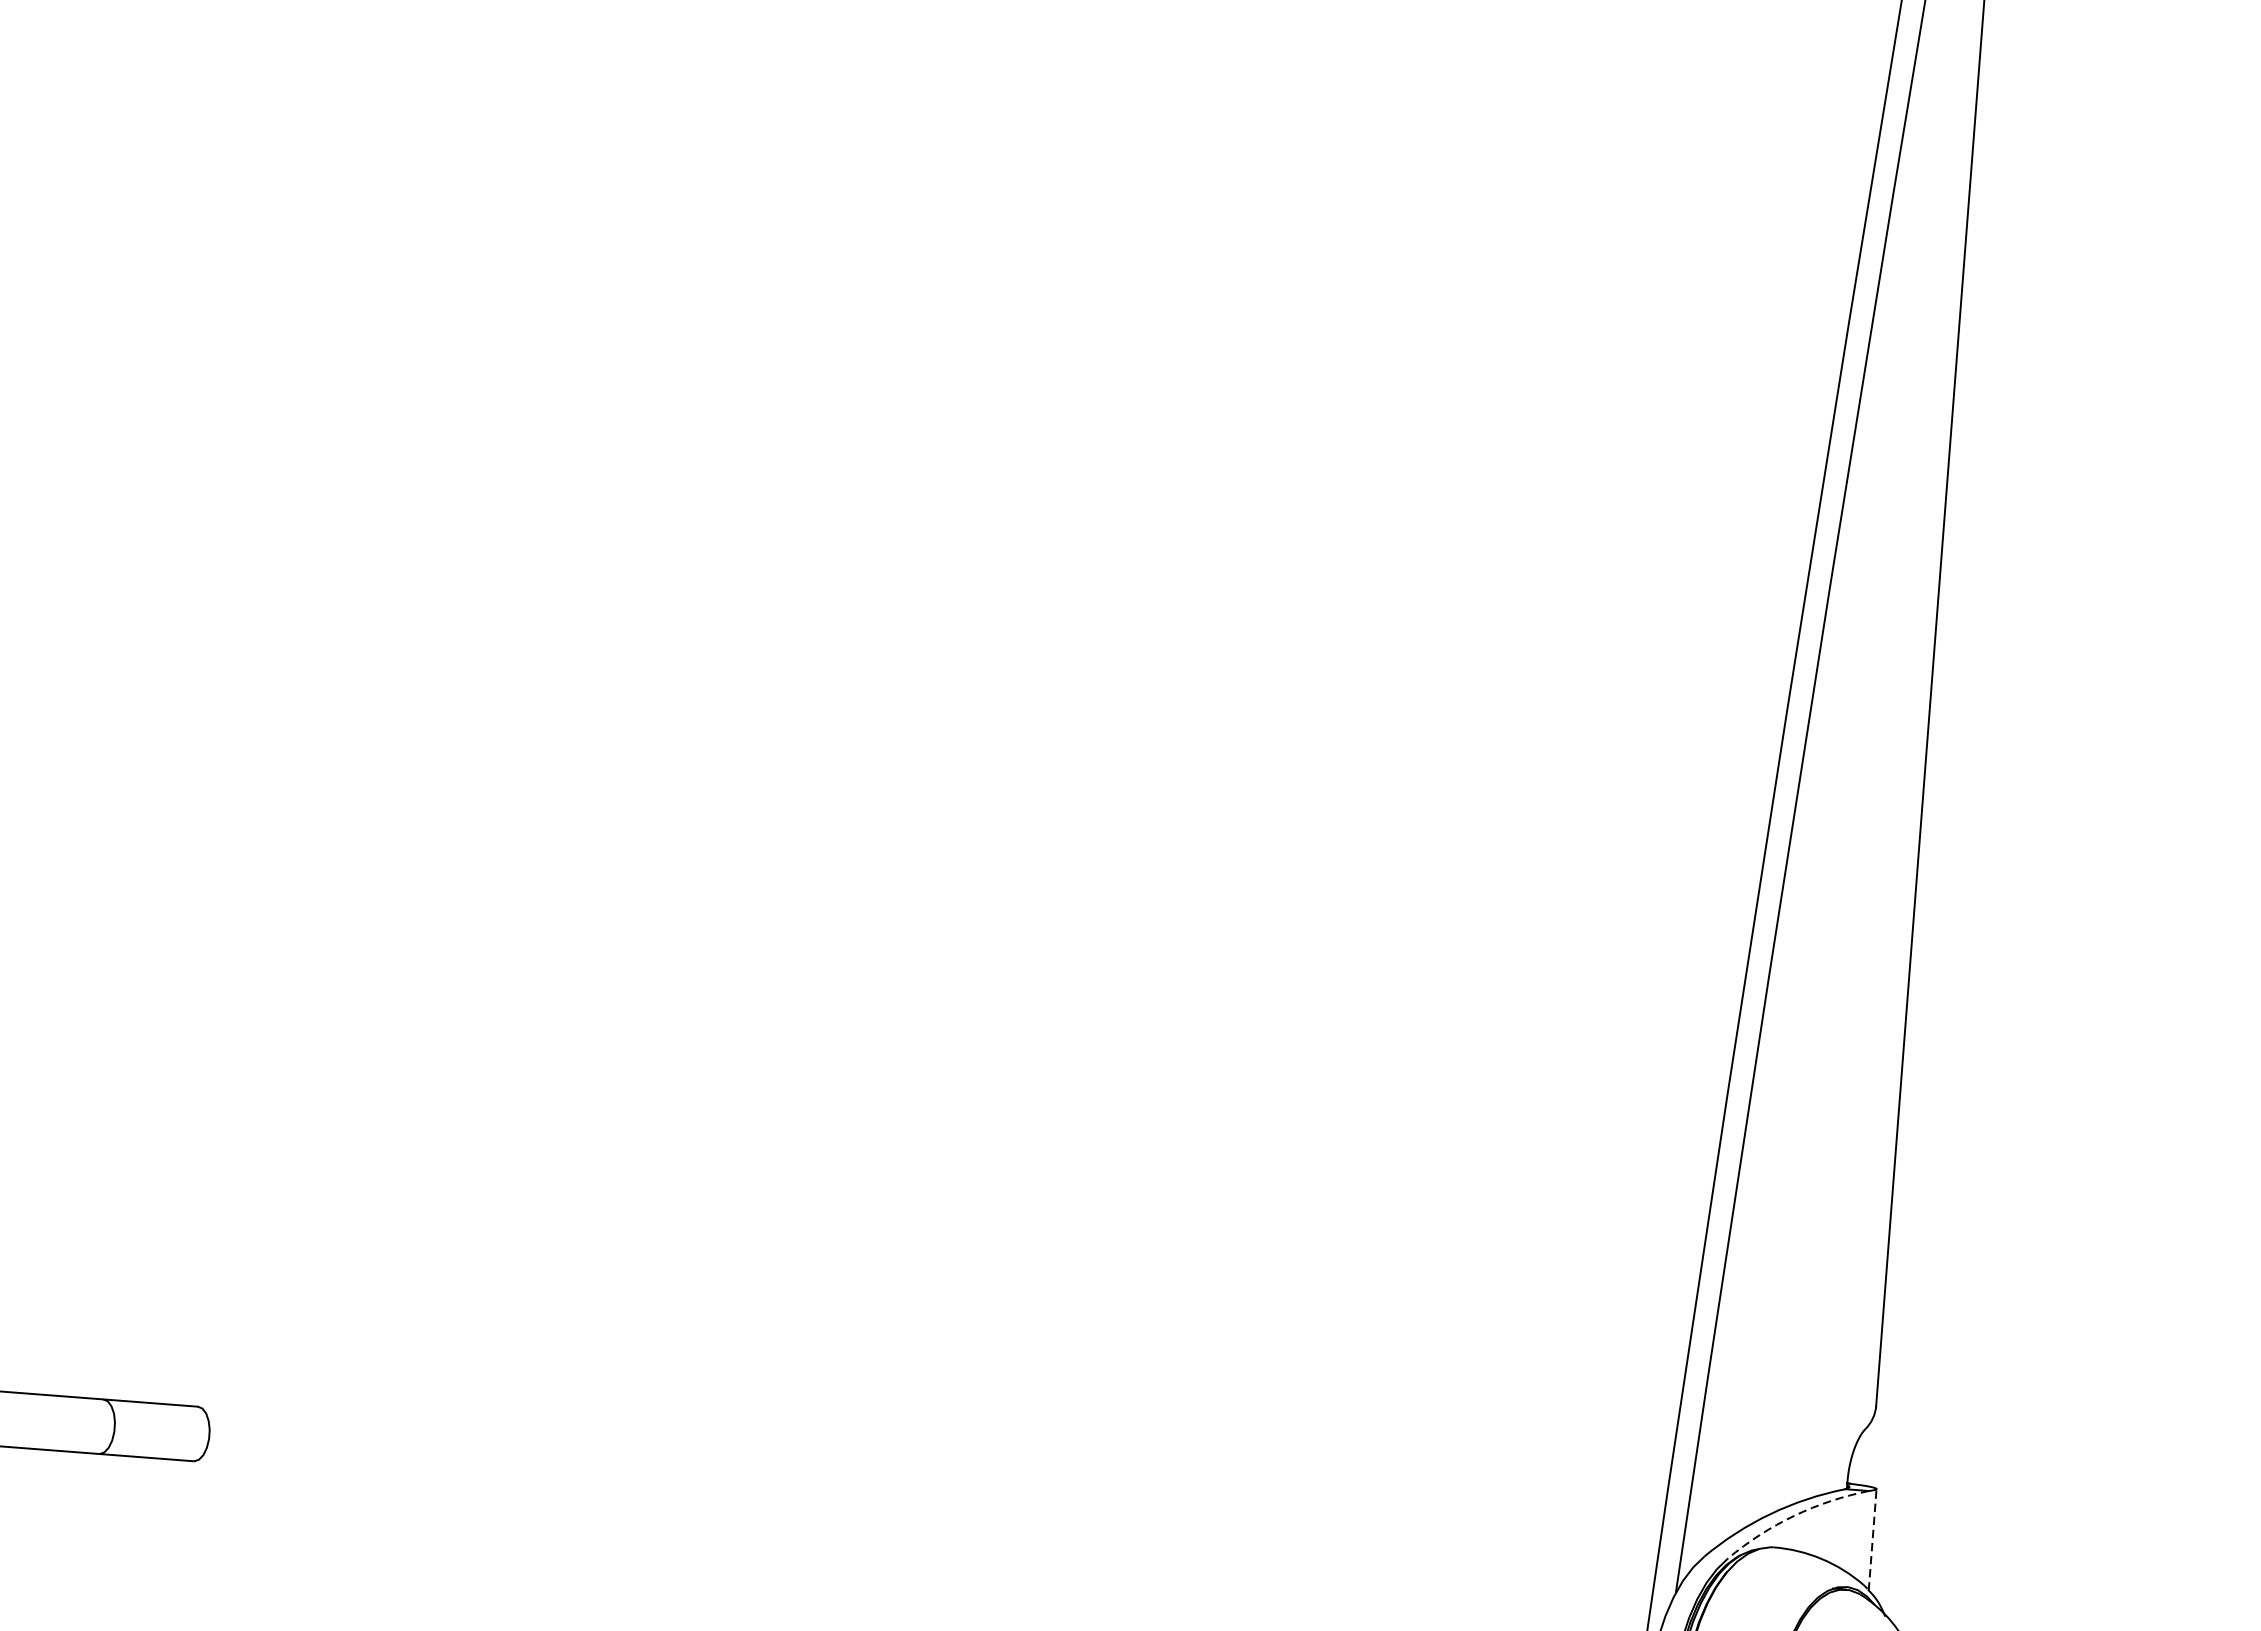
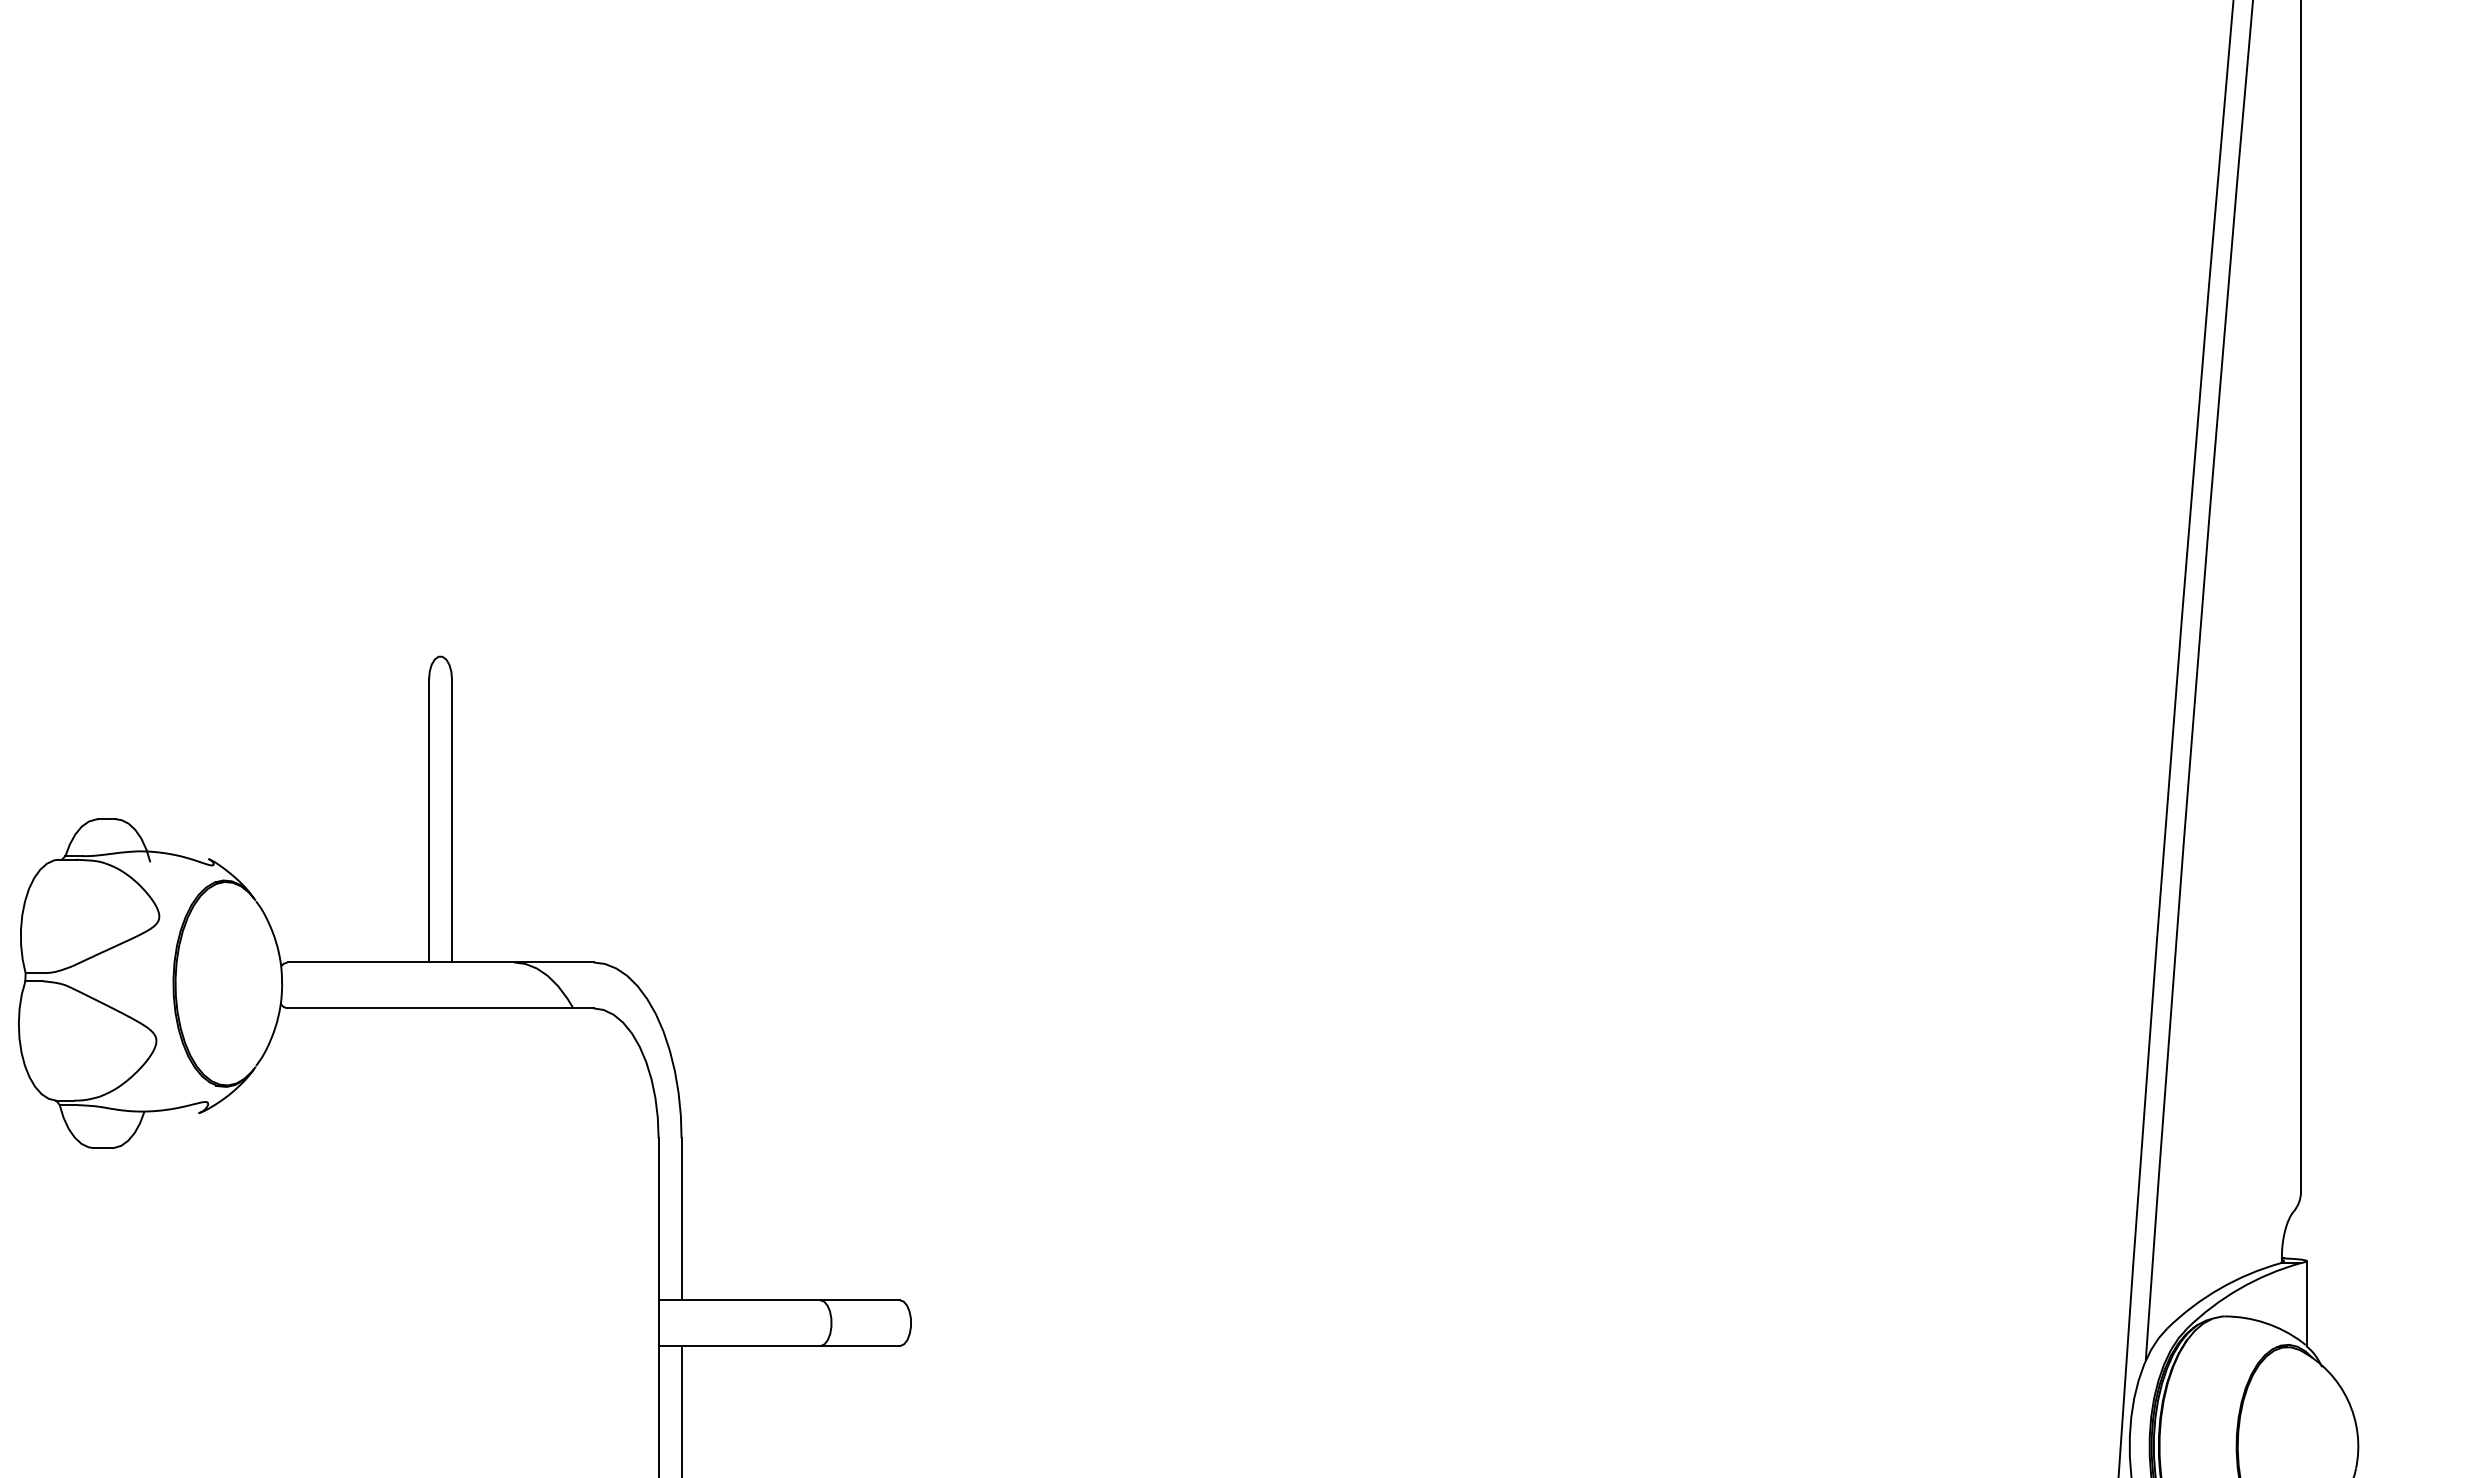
arc: (1794, 1515) -> (2239, 1288), dashed -> solid
line: (1872, 1539) -> (2306, 1303), dashed -> solid

